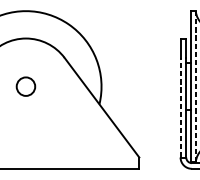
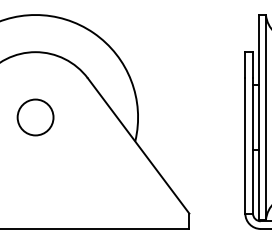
circle: (25, 86) -> (35, 117), size x1.43
line: (195, 87) -> (265, 118), dashed -> solid
line: (180, 107) -> (245, 145), dashed -> solid

